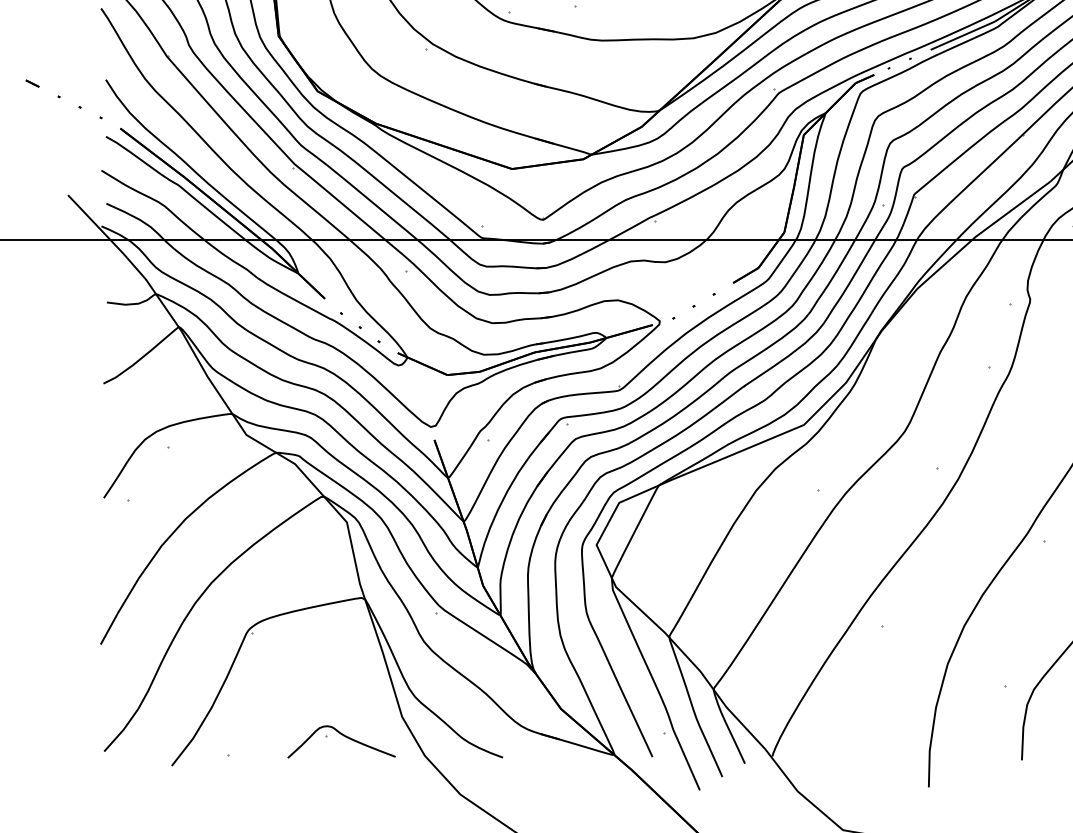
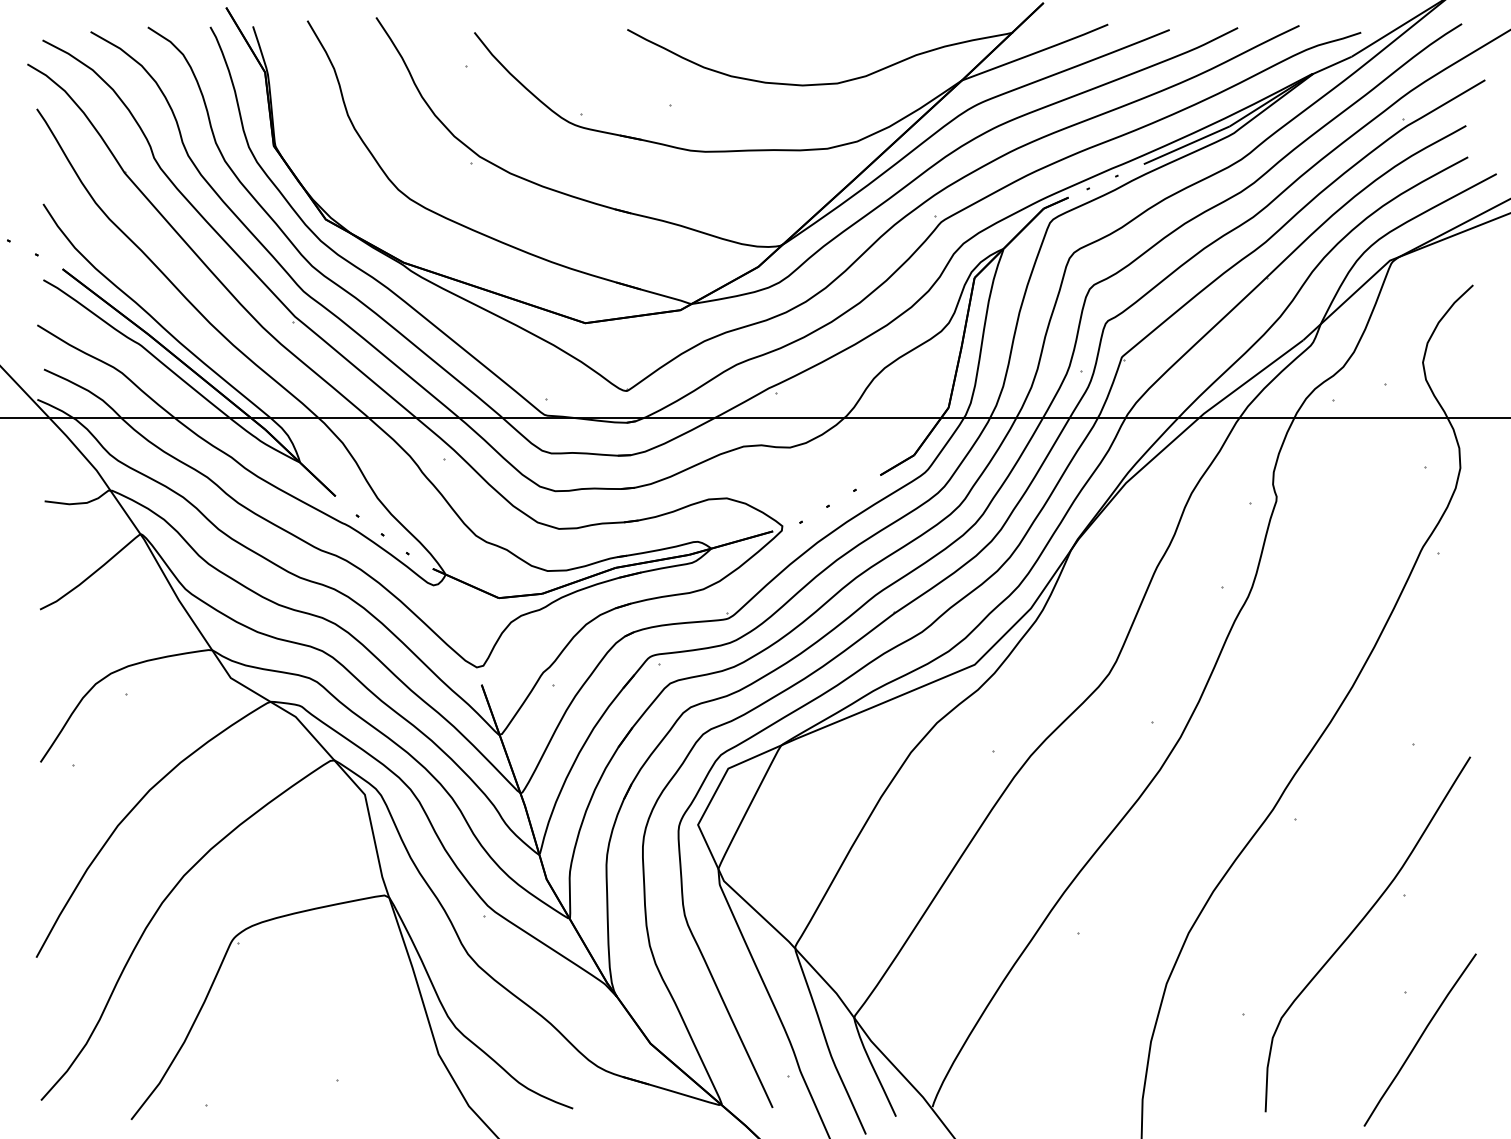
curve: (344, 736) -> (361, 1080), removed

